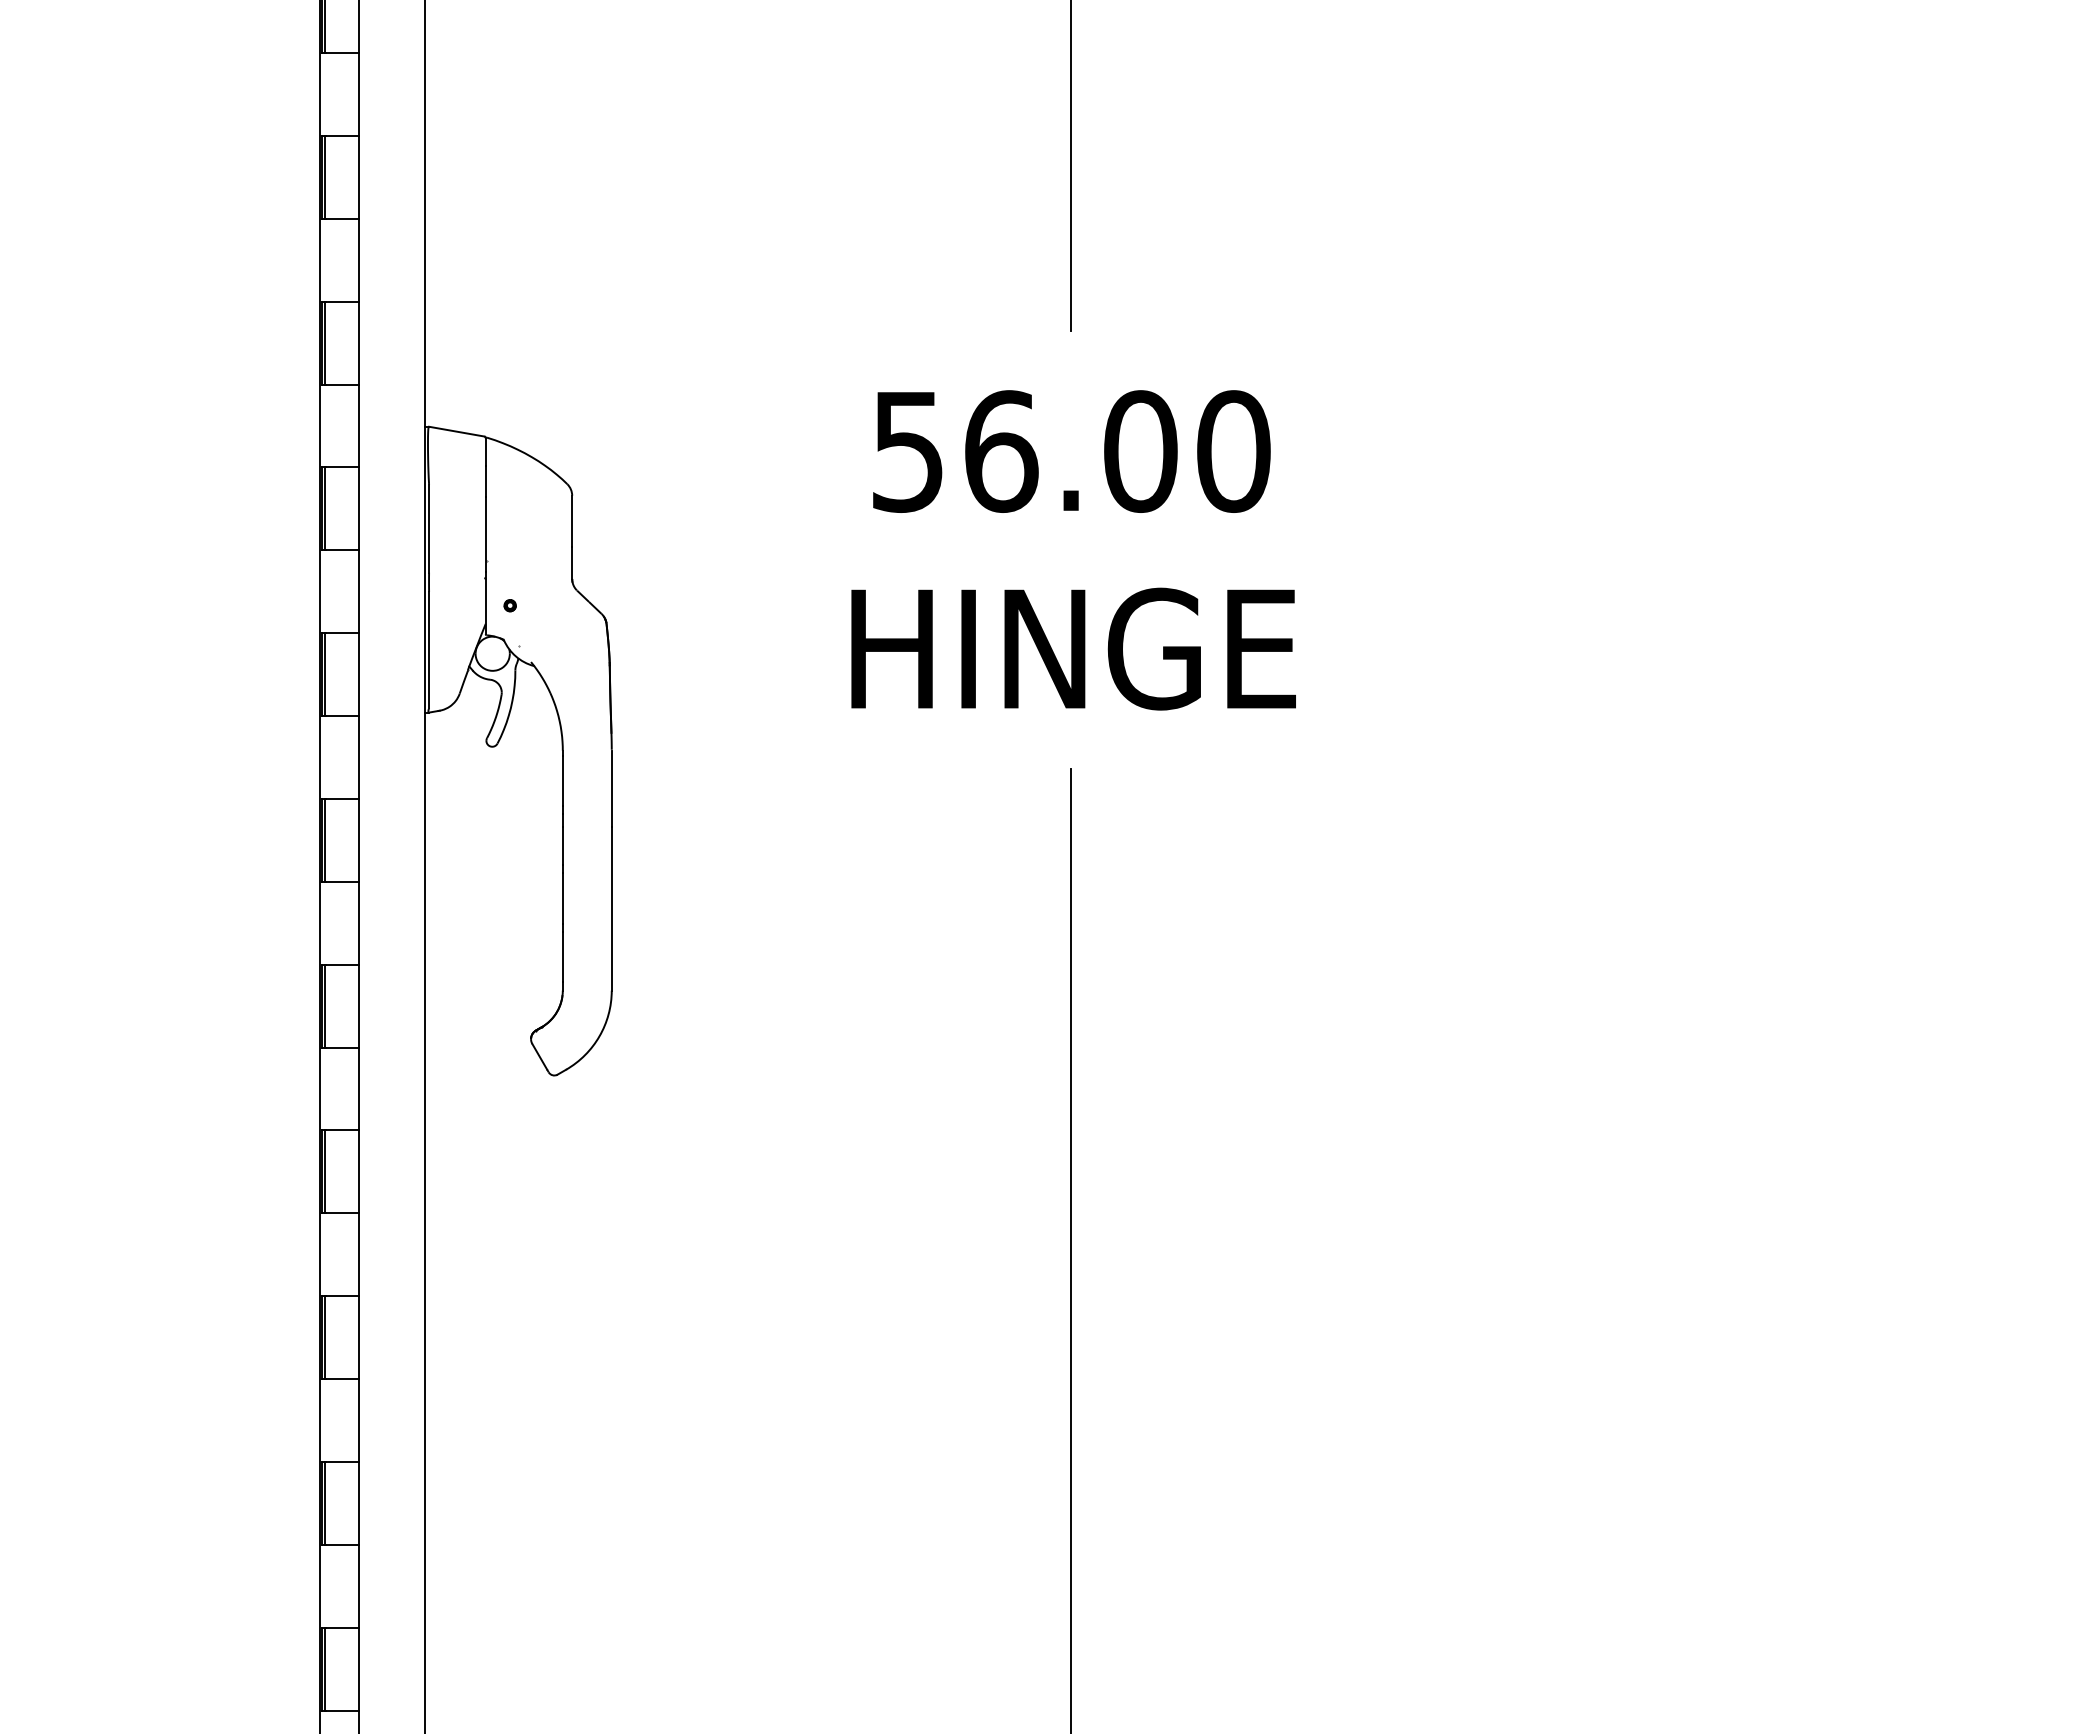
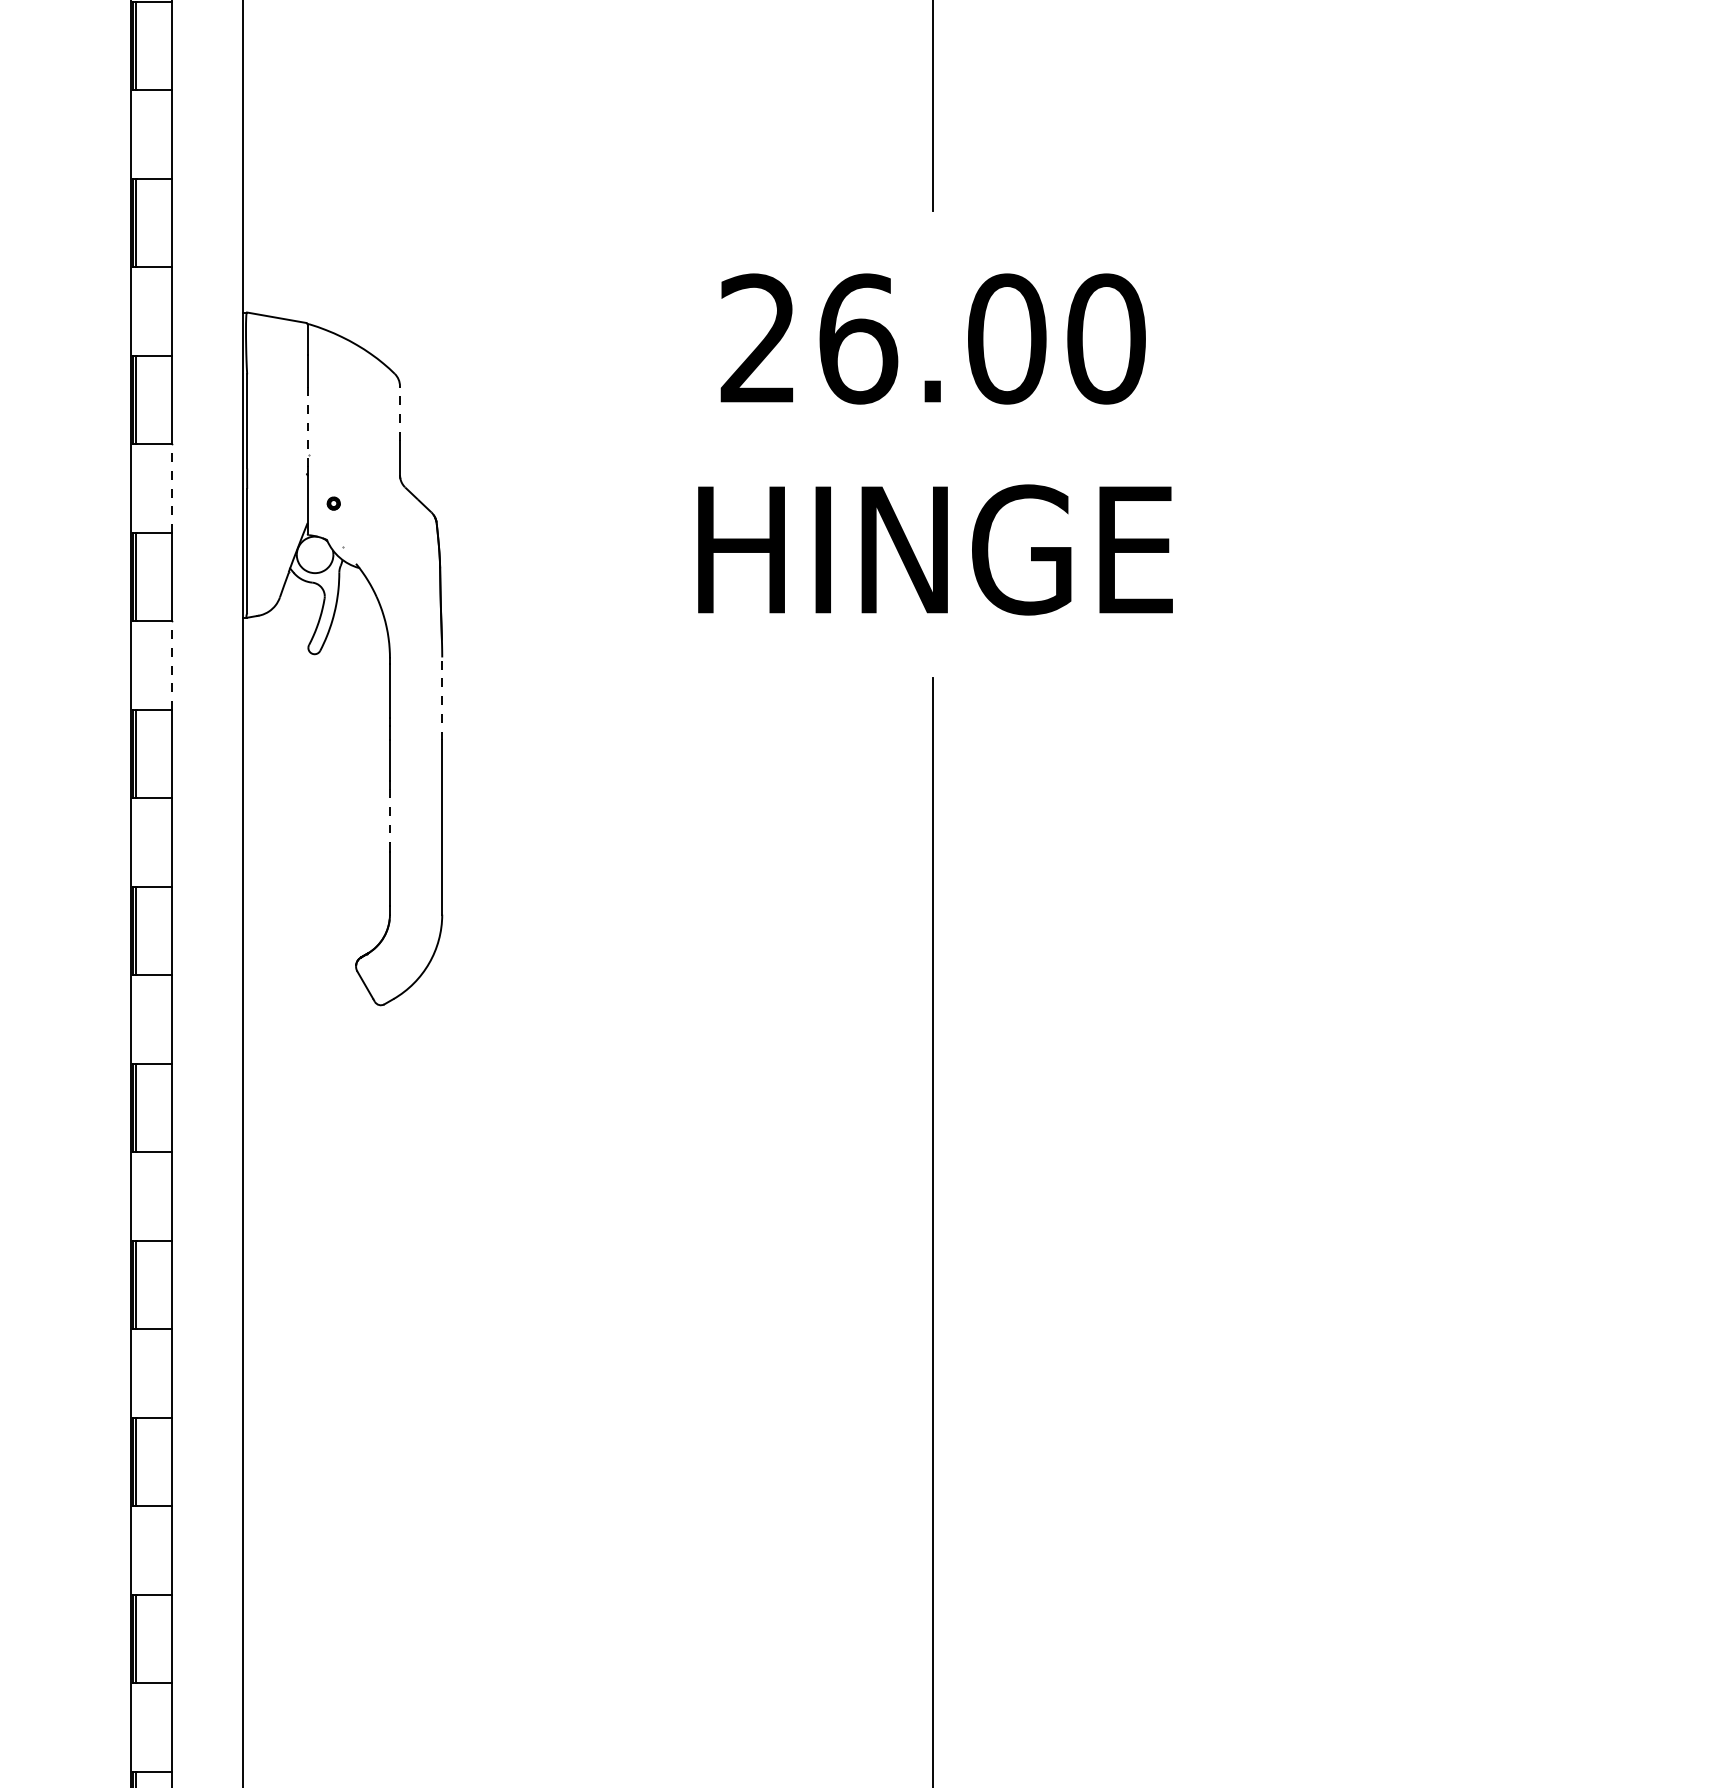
text: (907, 451) -> (758, 338), 56.00 -> 26.00
line: (572, 520) -> (400, 412), solid -> dashed
line: (485, 534) -> (307, 427), solid -> dashed
line: (359, 591) -> (172, 488), solid -> dashed
line: (359, 756) -> (172, 664), solid -> dashed
line: (611, 788) -> (441, 698), solid -> dashed
line: (562, 898) -> (389, 816), solid -> dashed

